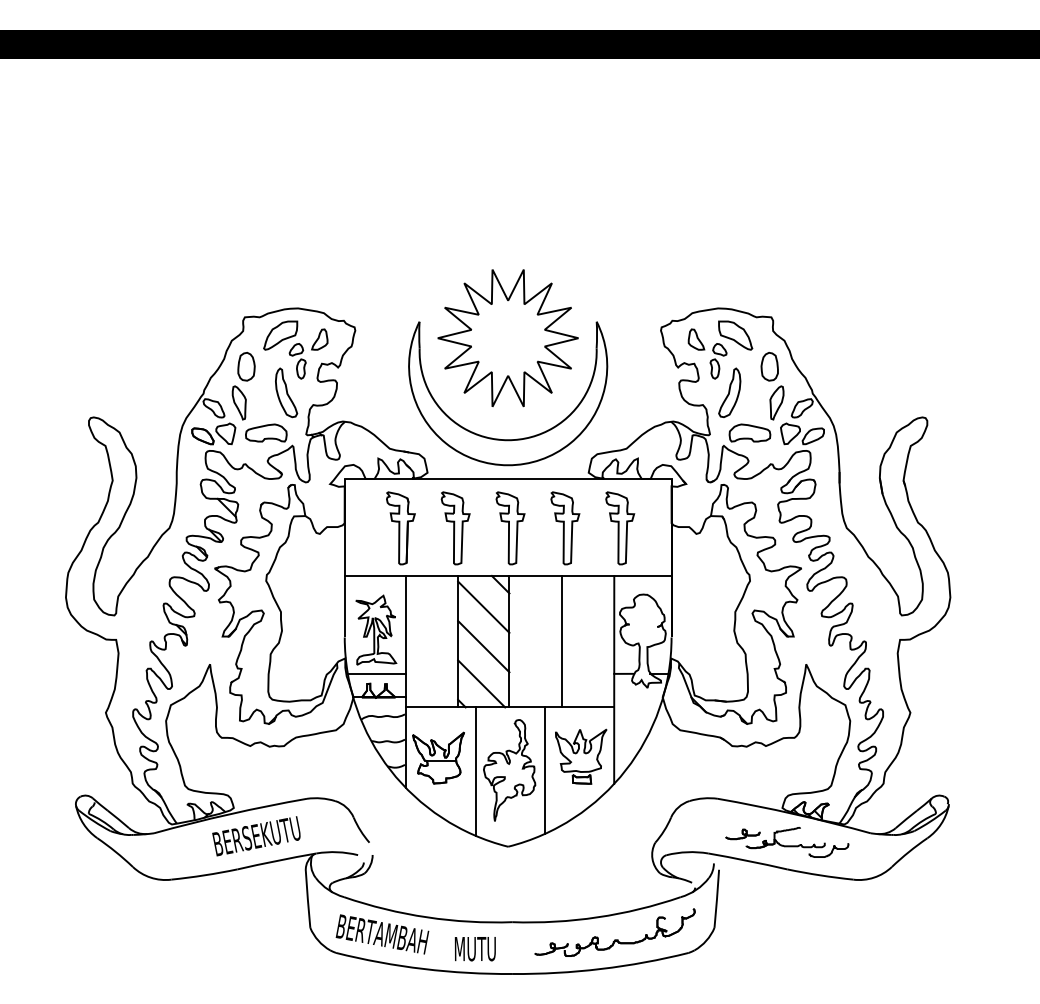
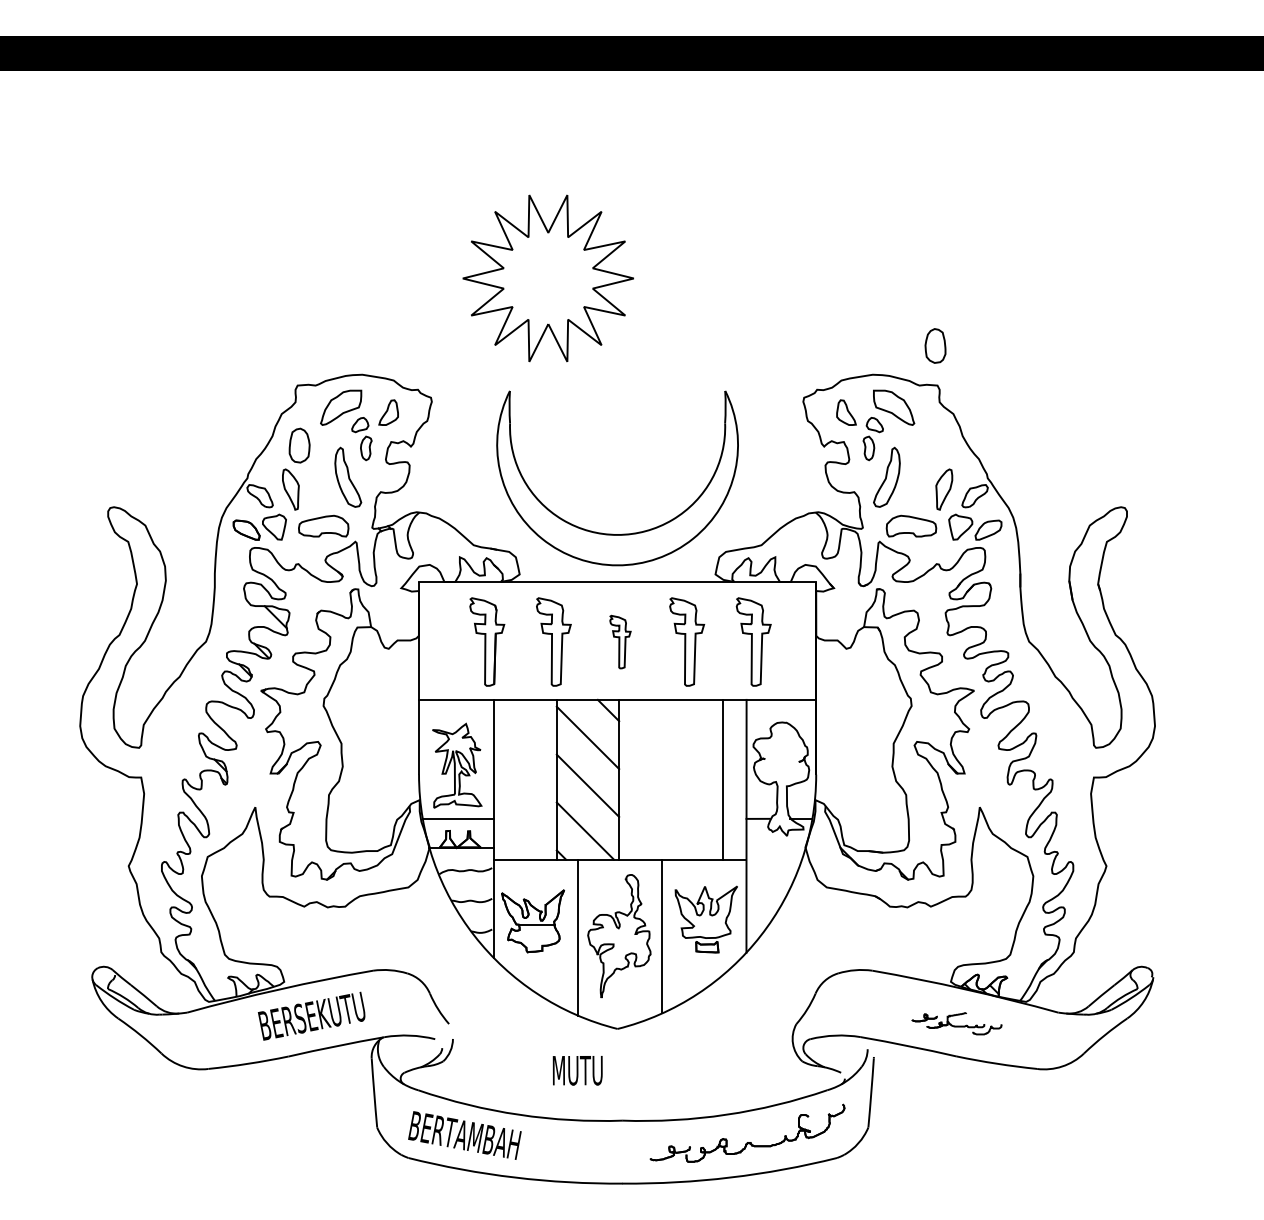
part: (507, 338) -> (547, 278), moved
part: (769, 366) -> (935, 345), moved
part: (510, 528) -> (620, 642), size x0.6
line: (562, 641) -> (723, 779), moved
part: (787, 842) -> (957, 1023), size x0.6
text: (474, 949) -> (576, 1071), moved

